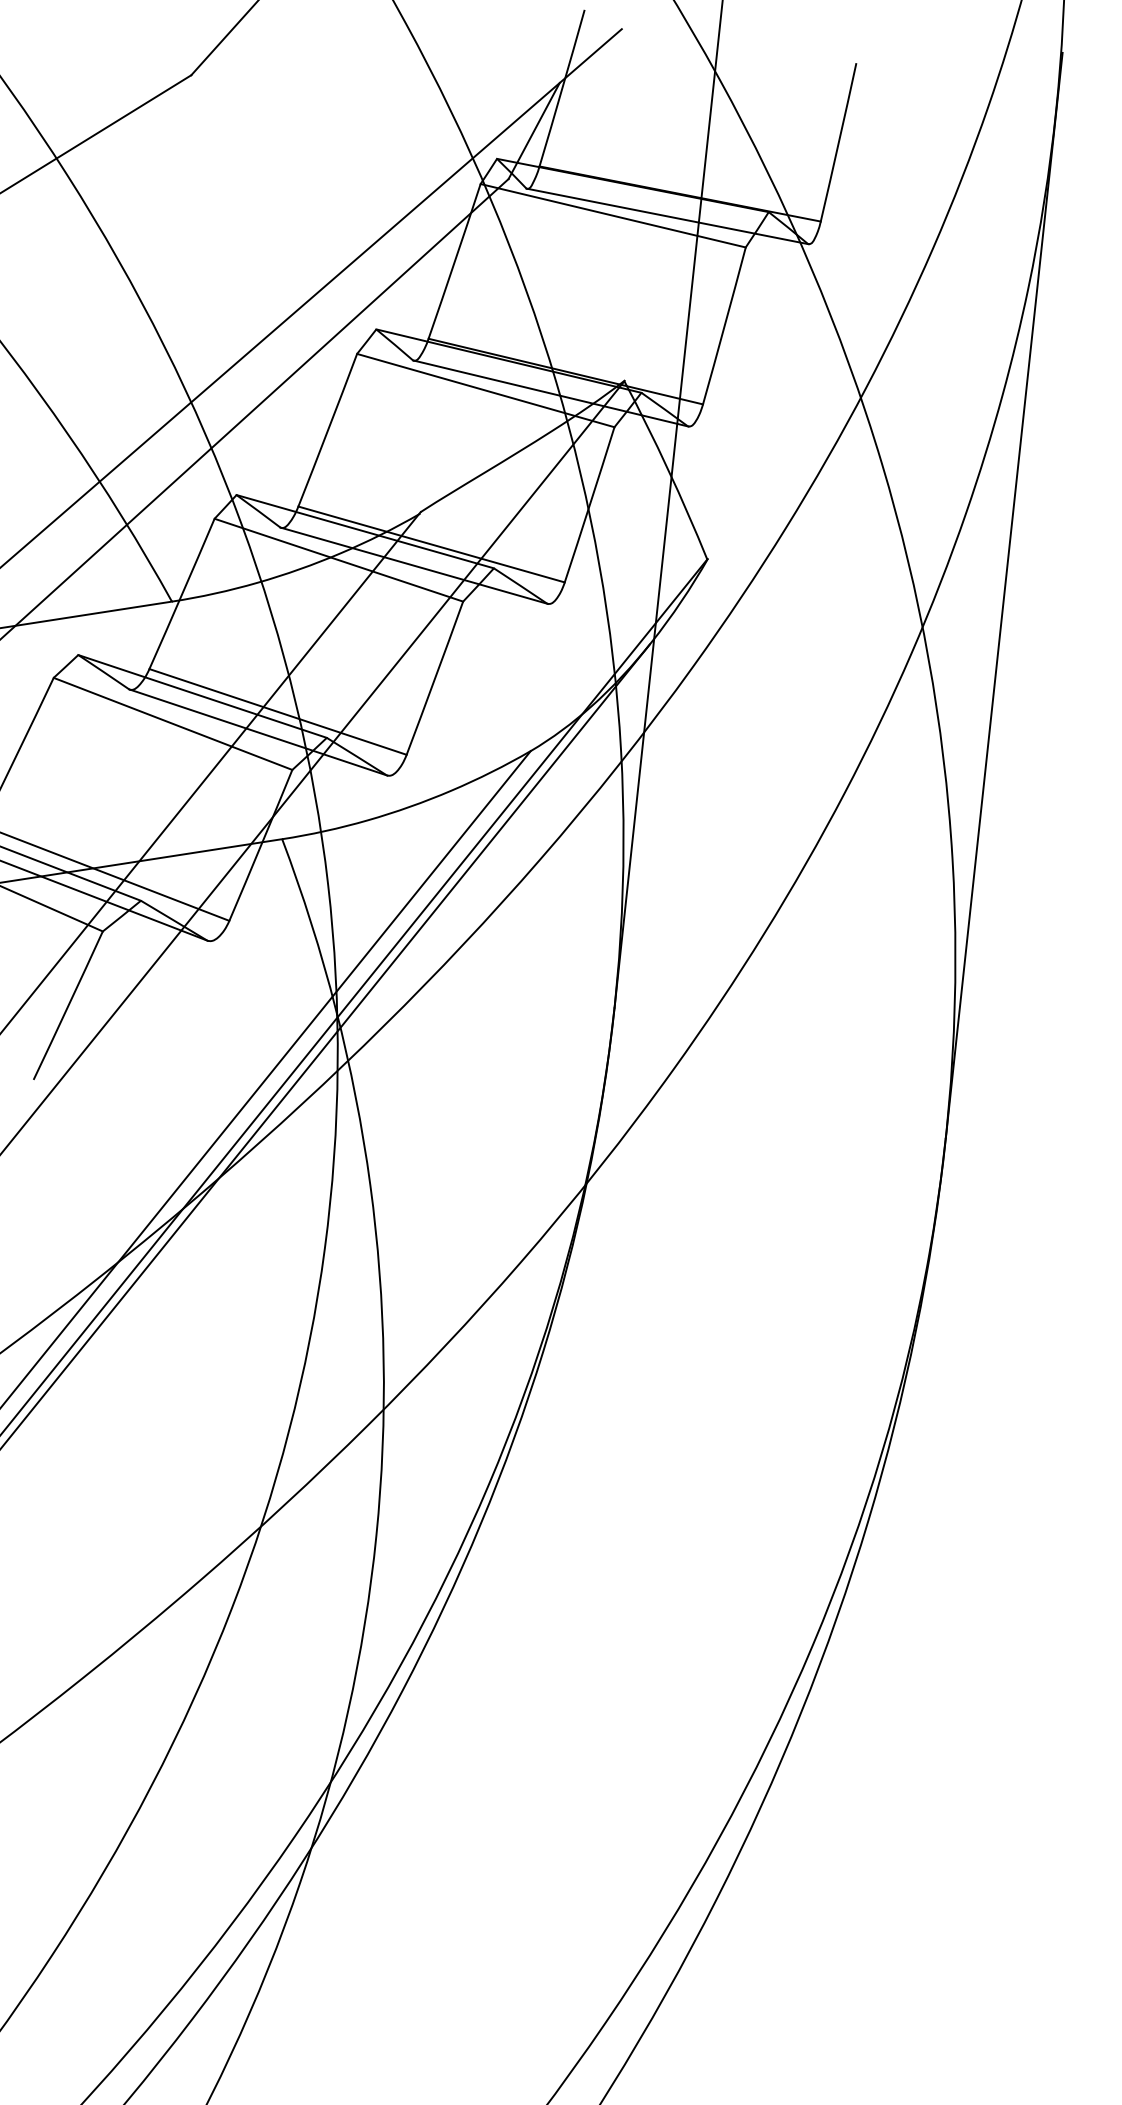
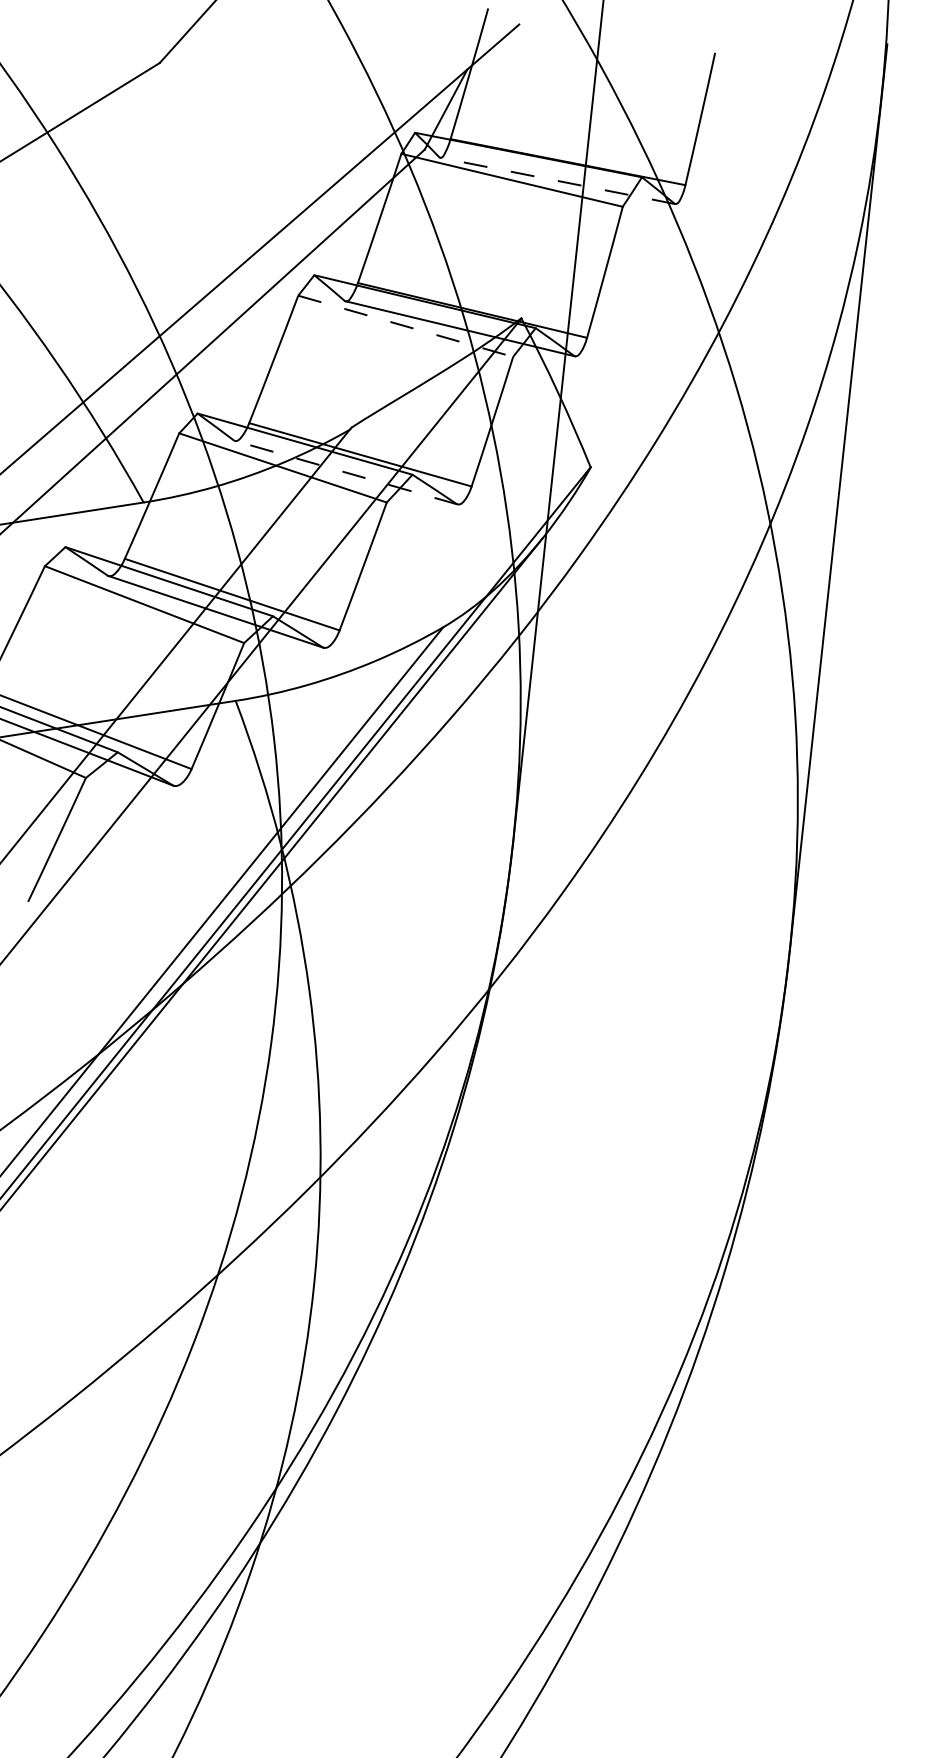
line: (667, 216) -> (557, 180), solid -> dashed
line: (485, 390) -> (405, 326), solid -> dashed
line: (413, 565) -> (345, 472), solid -> dashed

